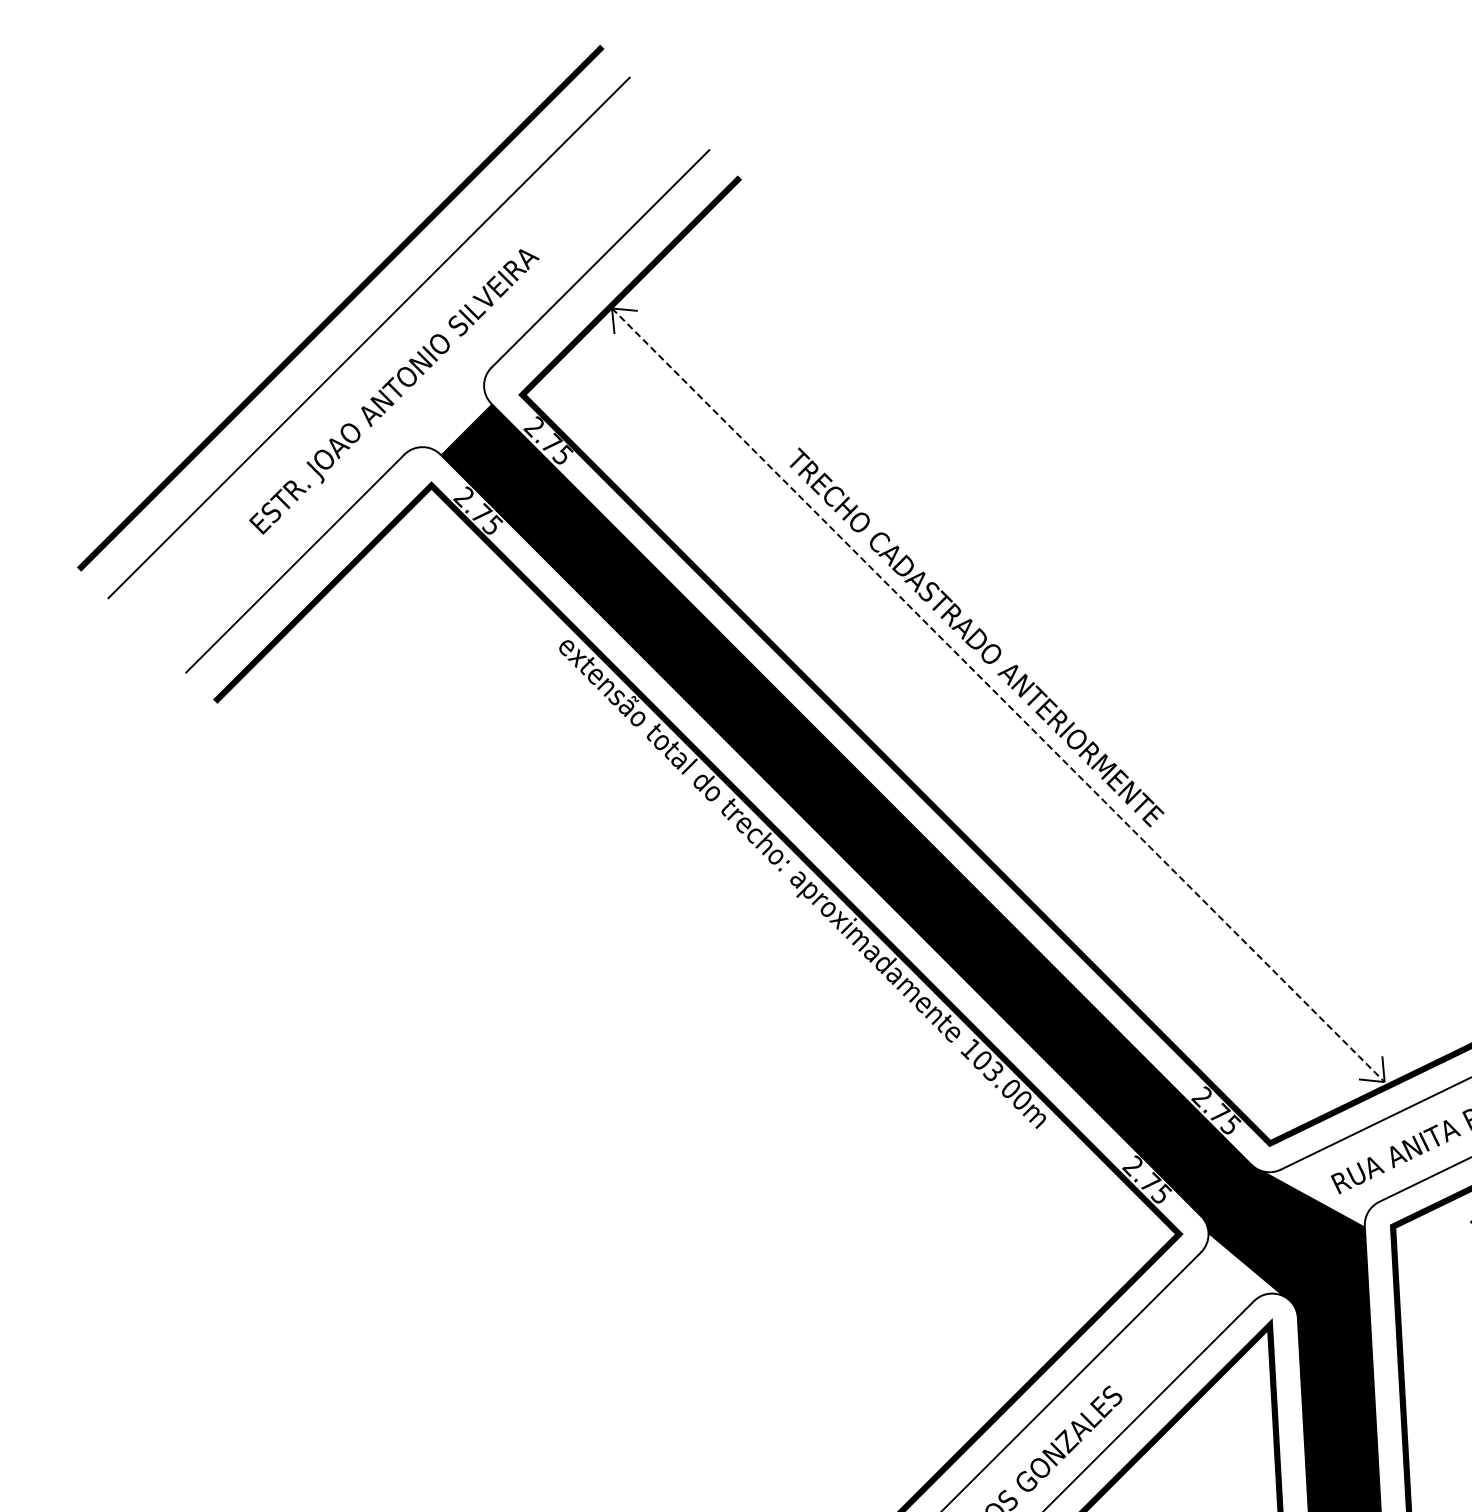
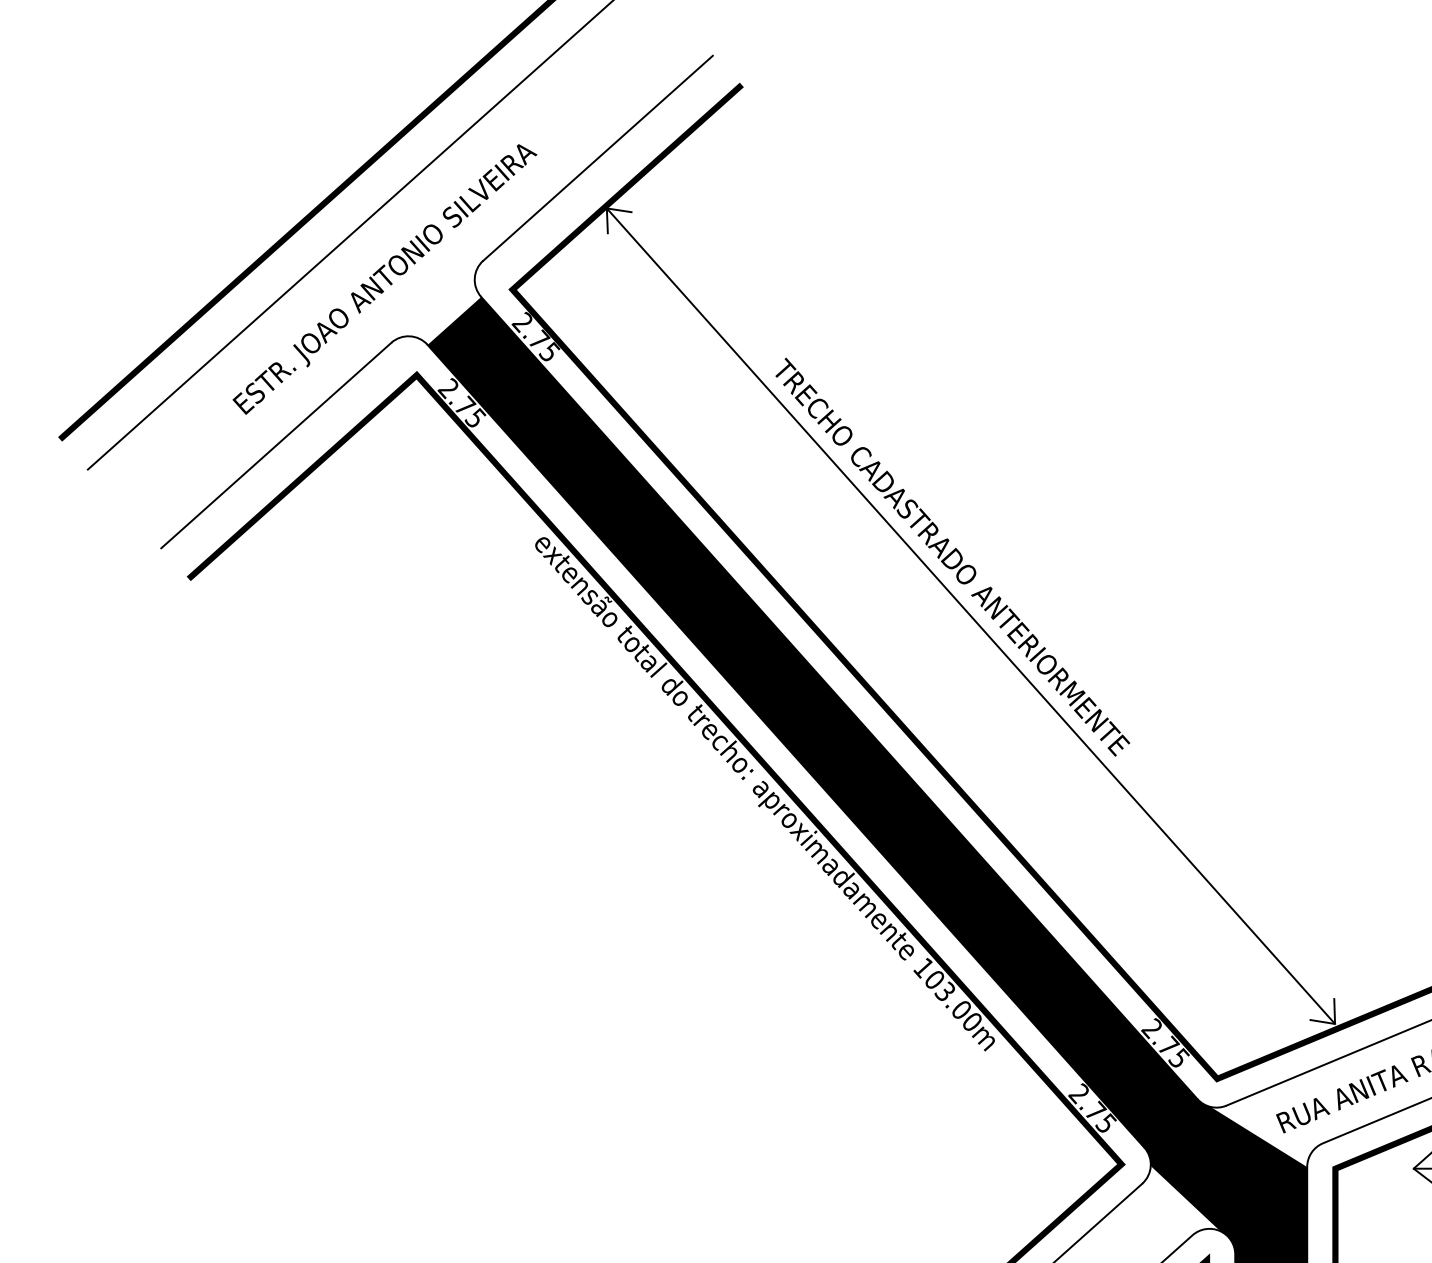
line: (998, 695) -> (971, 616), dashed -> solid

